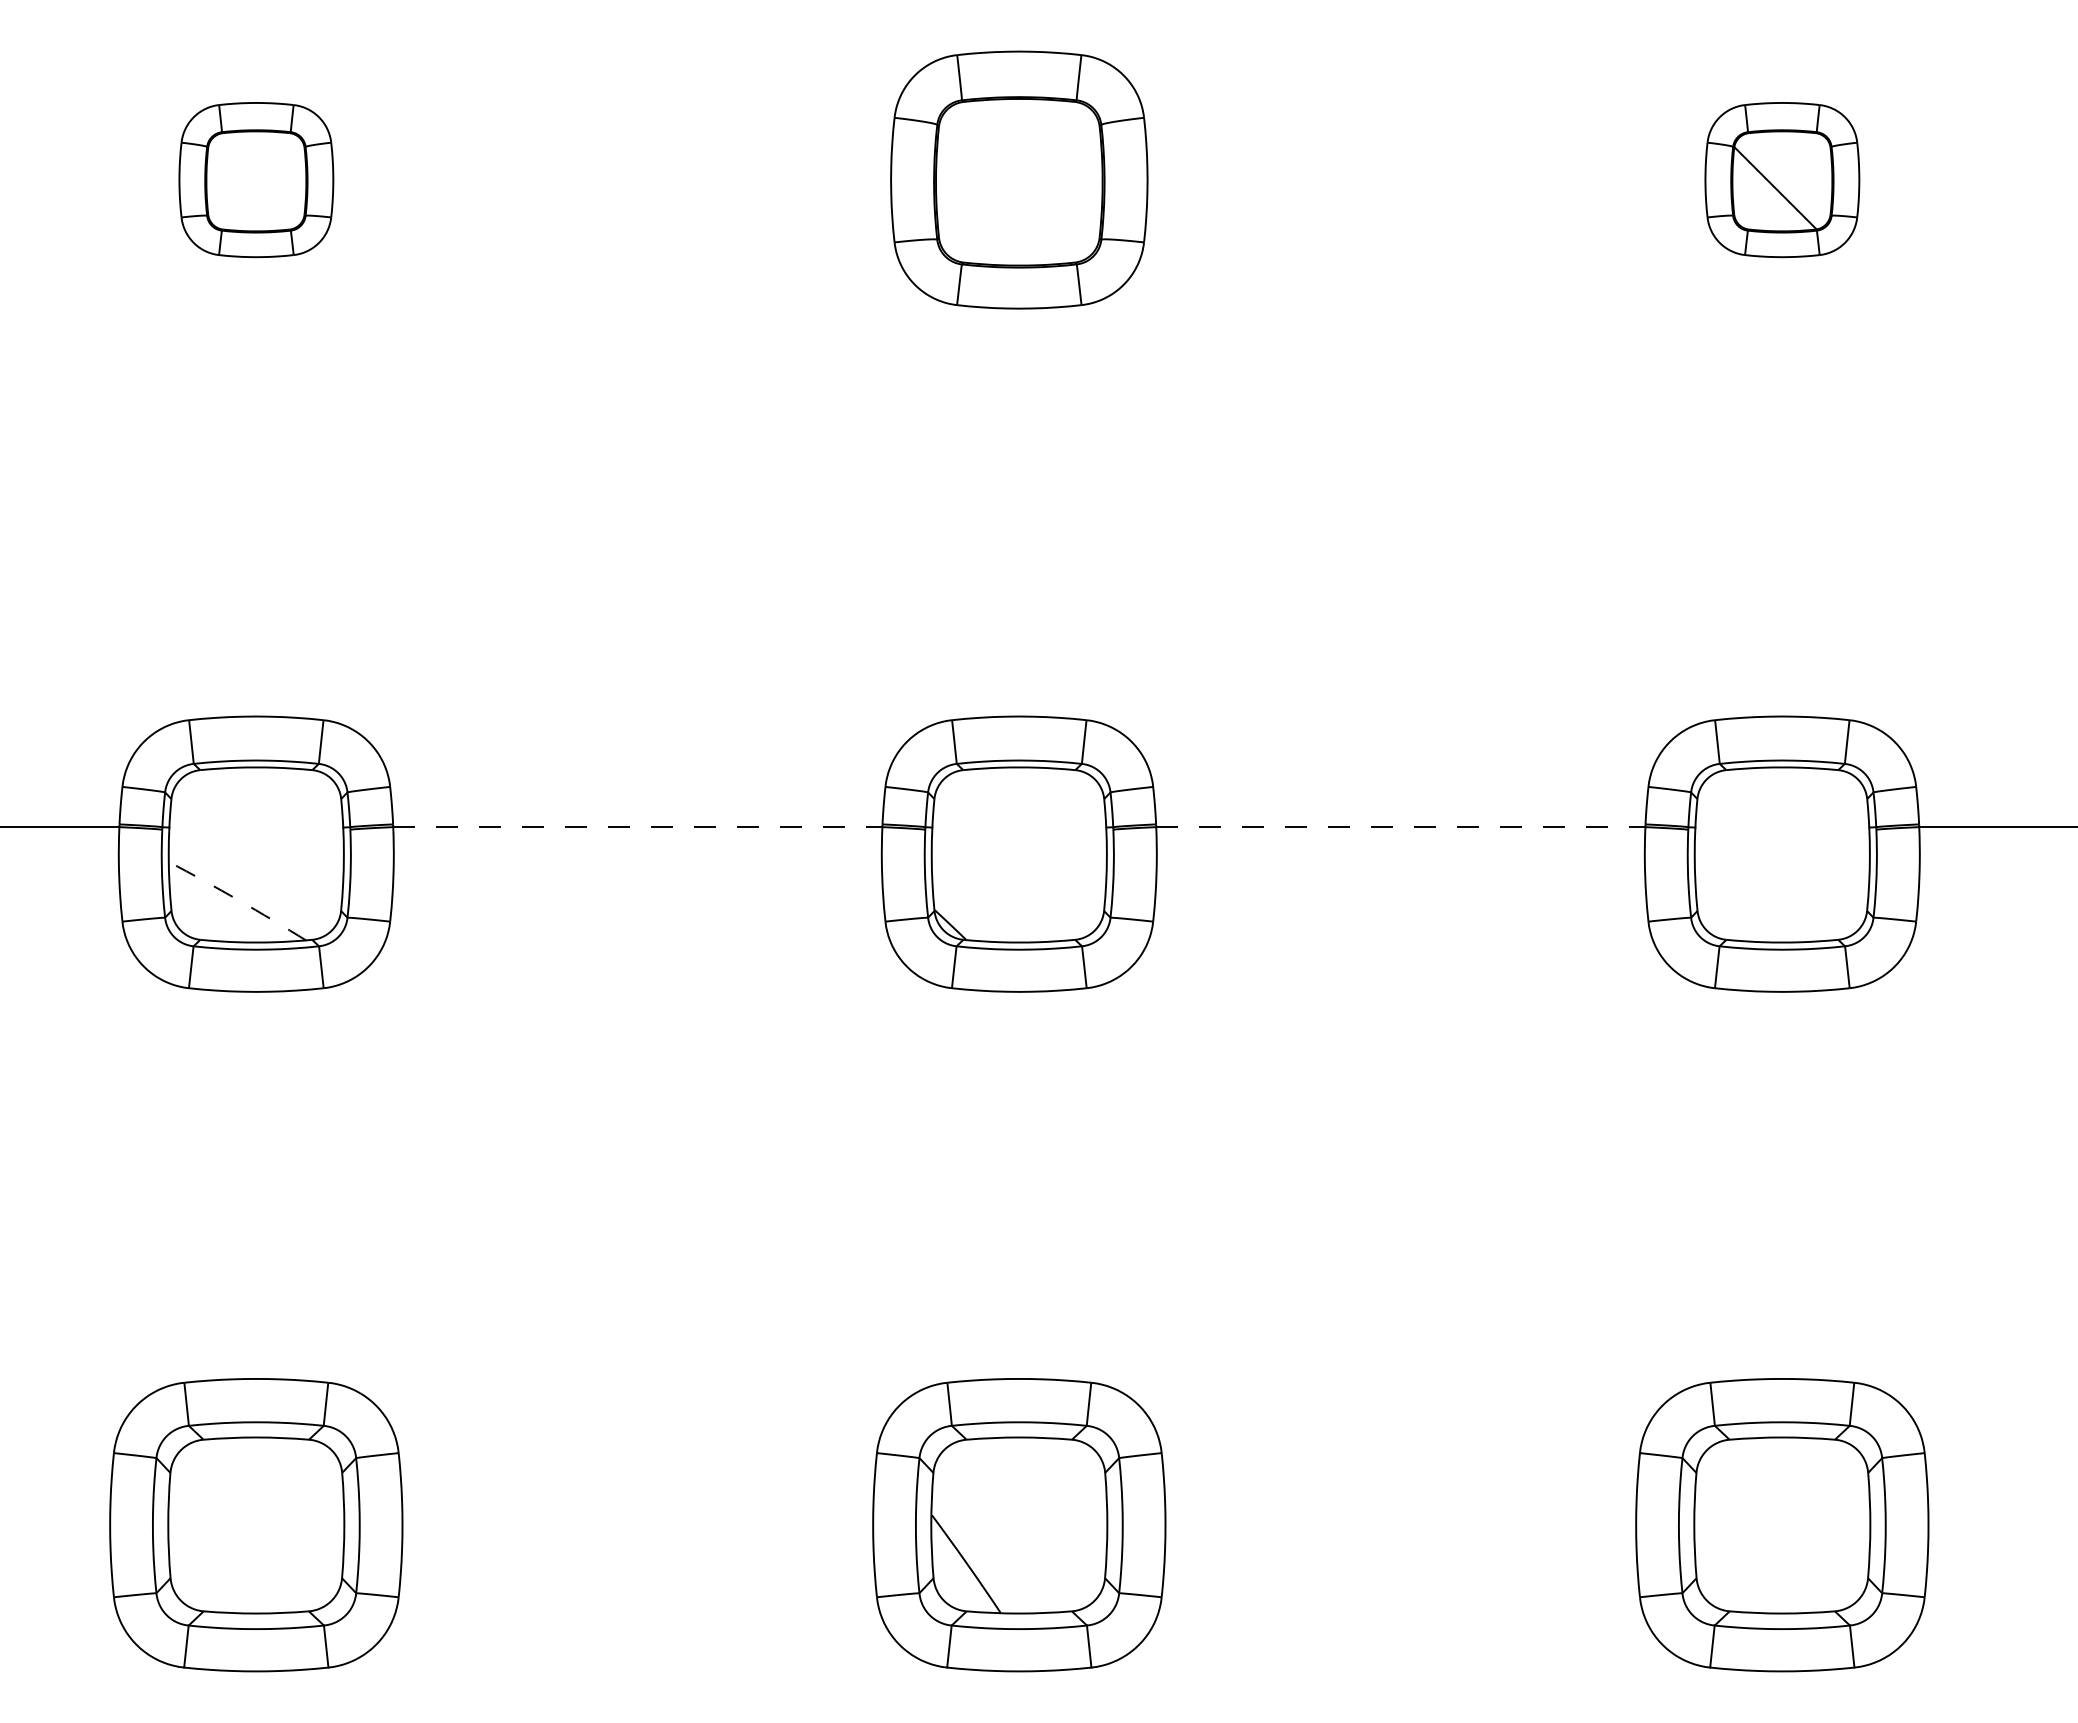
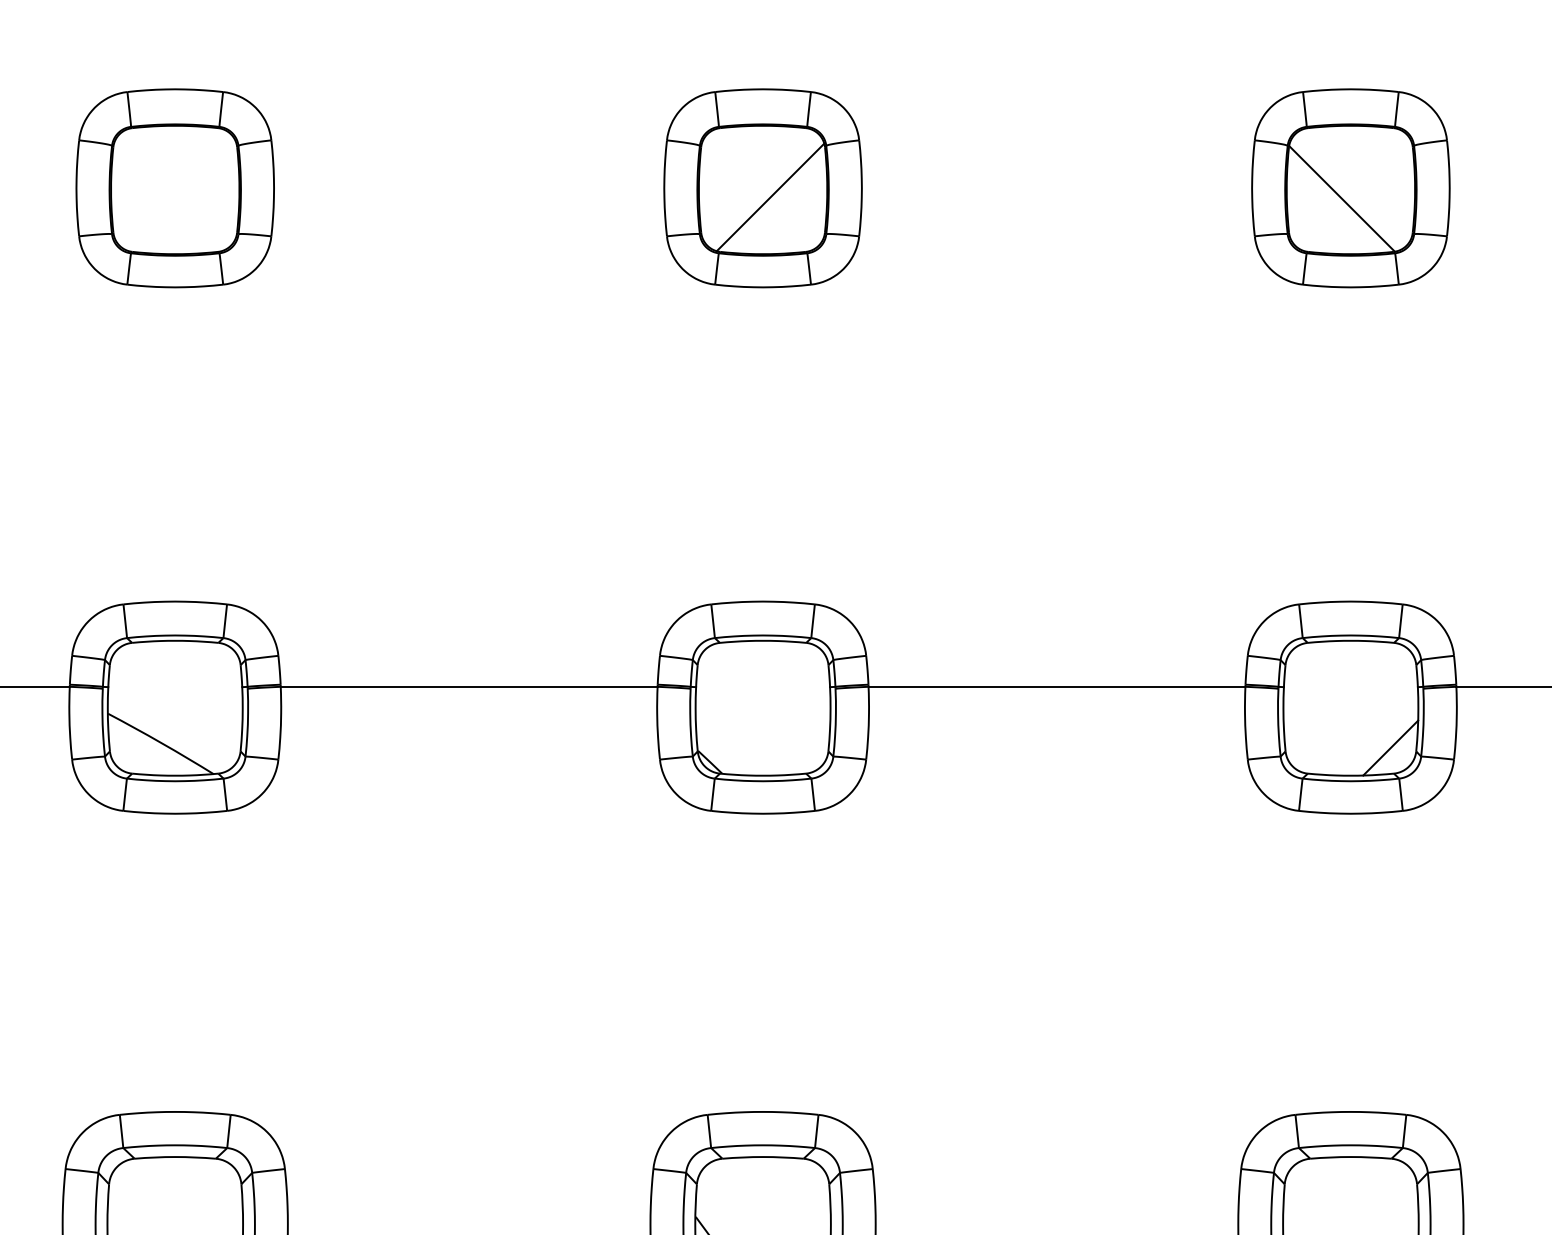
part: (256, 179) -> (175, 187), size x1.67
part: (1782, 179) -> (1351, 187), size x1.67
line: (1028, 191) -> (770, 197), added
line: (637, 827) -> (468, 687), dashed -> solid
line: (1400, 827) -> (1056, 687), dashed -> solid
arc: (238, 900) -> (161, 743), dashed -> solid
line: (1833, 906) -> (1390, 747), added

